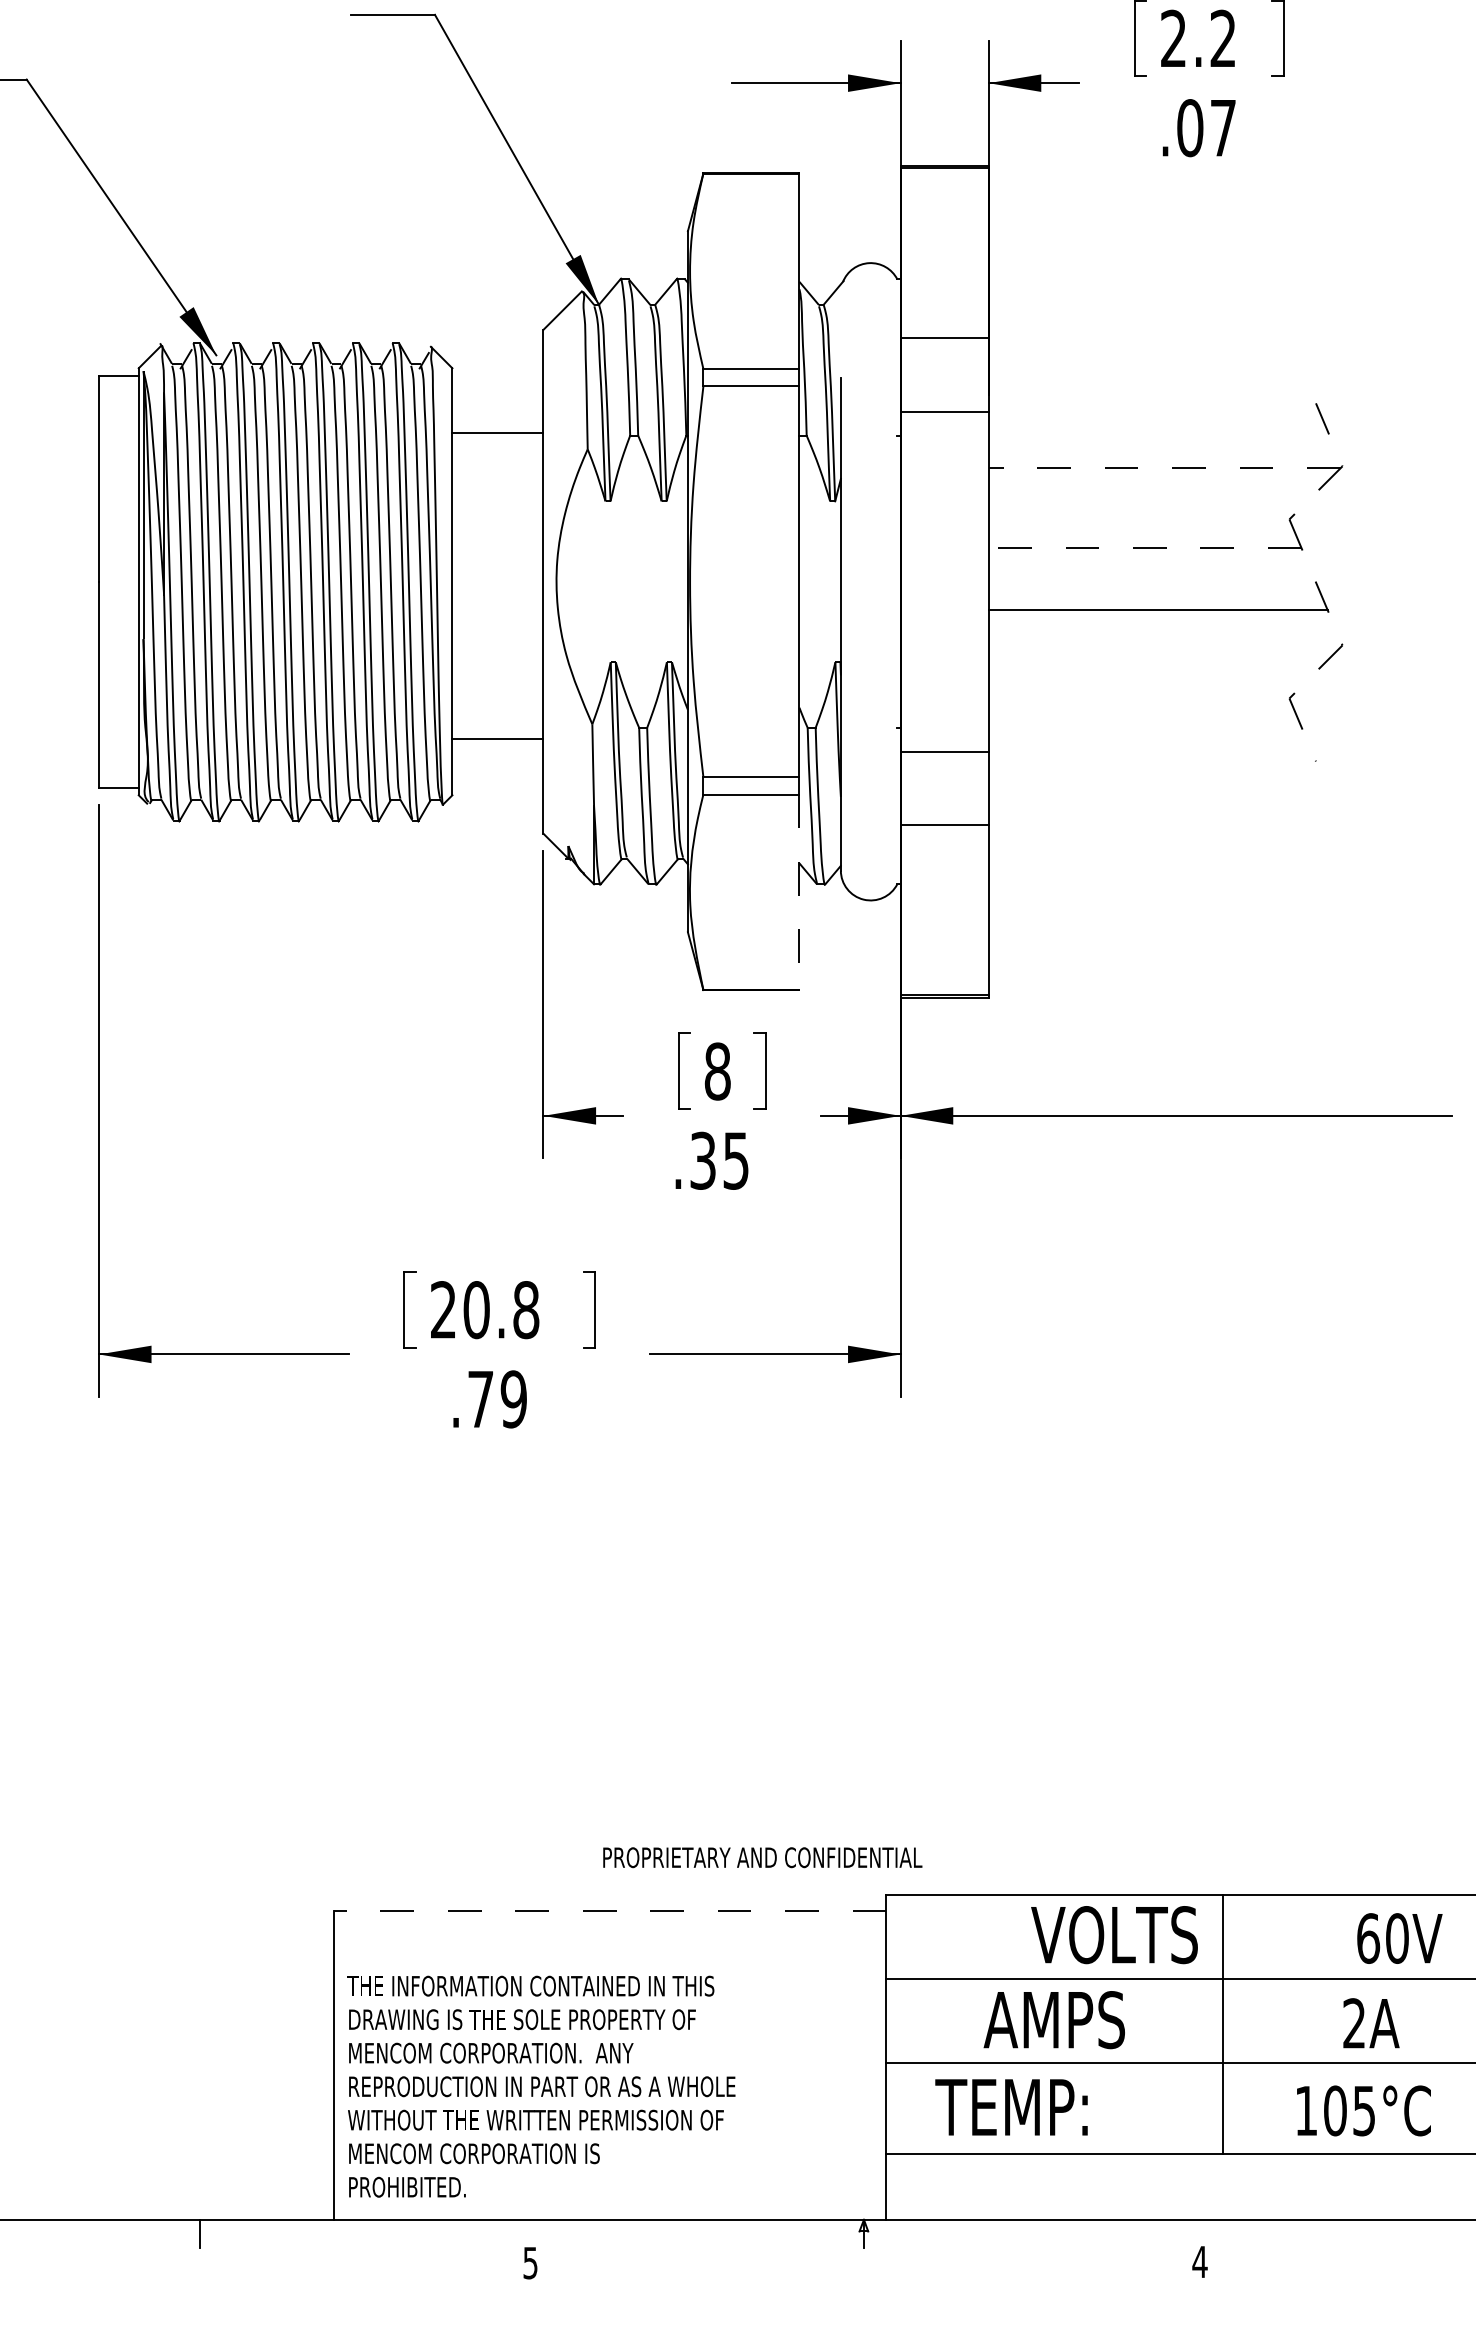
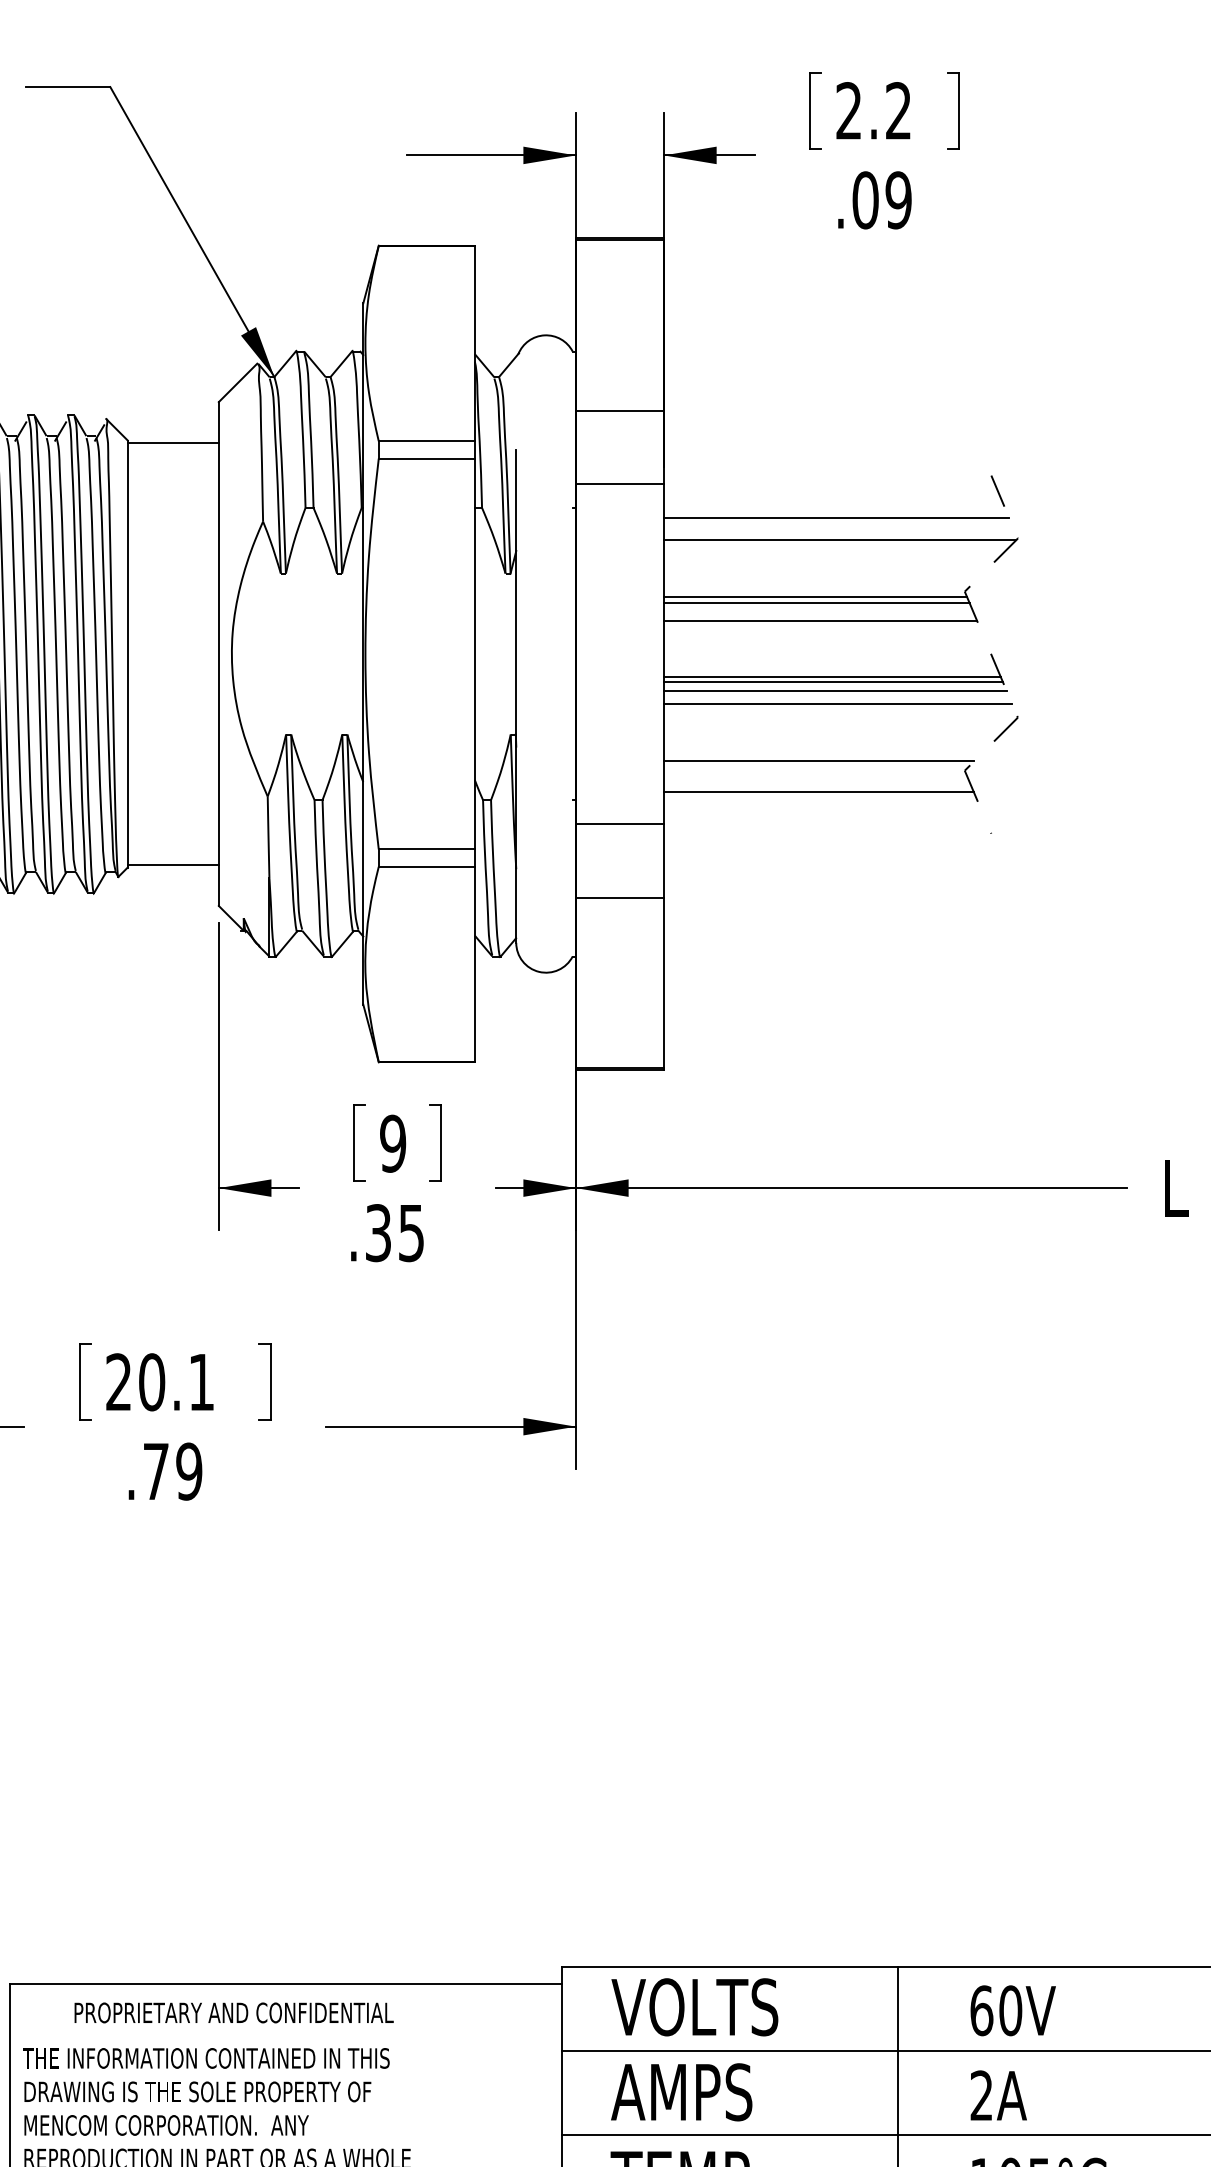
text: (1223, 128) -> (898, 200), .07 -> .09
line: (497, 432) -> (172, 442), moved
line: (1160, 445) -> (835, 517), added
line: (1164, 468) -> (839, 540), dashed -> solid
line: (1139, 524) -> (814, 596), added
line: (1141, 531) -> (816, 603), added
line: (1144, 548) -> (819, 620), dashed -> solid
line: (1156, 605) -> (831, 677), added
line: (1159, 619) -> (834, 691), added
line: (1162, 632) -> (837, 704), added
line: (1143, 688) -> (818, 760), added
line: (1143, 719) -> (818, 791), added
line: (497, 738) -> (172, 864), moved
line: (799, 892) -> (474, 964), dashed -> solid
text: (717, 1071) -> (392, 1143), 8 -> 9
text: (526, 1310) -> (201, 1382), 20.8 -> 20.1
text: (762, 1857) -> (233, 2012), moved
line: (609, 1911) -> (284, 1983), dashed -> solid
text: (1114, 1935) -> (694, 2007), moved
text: (1399, 1938) -> (1012, 2010), moved
text: (1053, 2020) -> (680, 2092), moved
text: (1371, 2023) -> (998, 2095), moved

